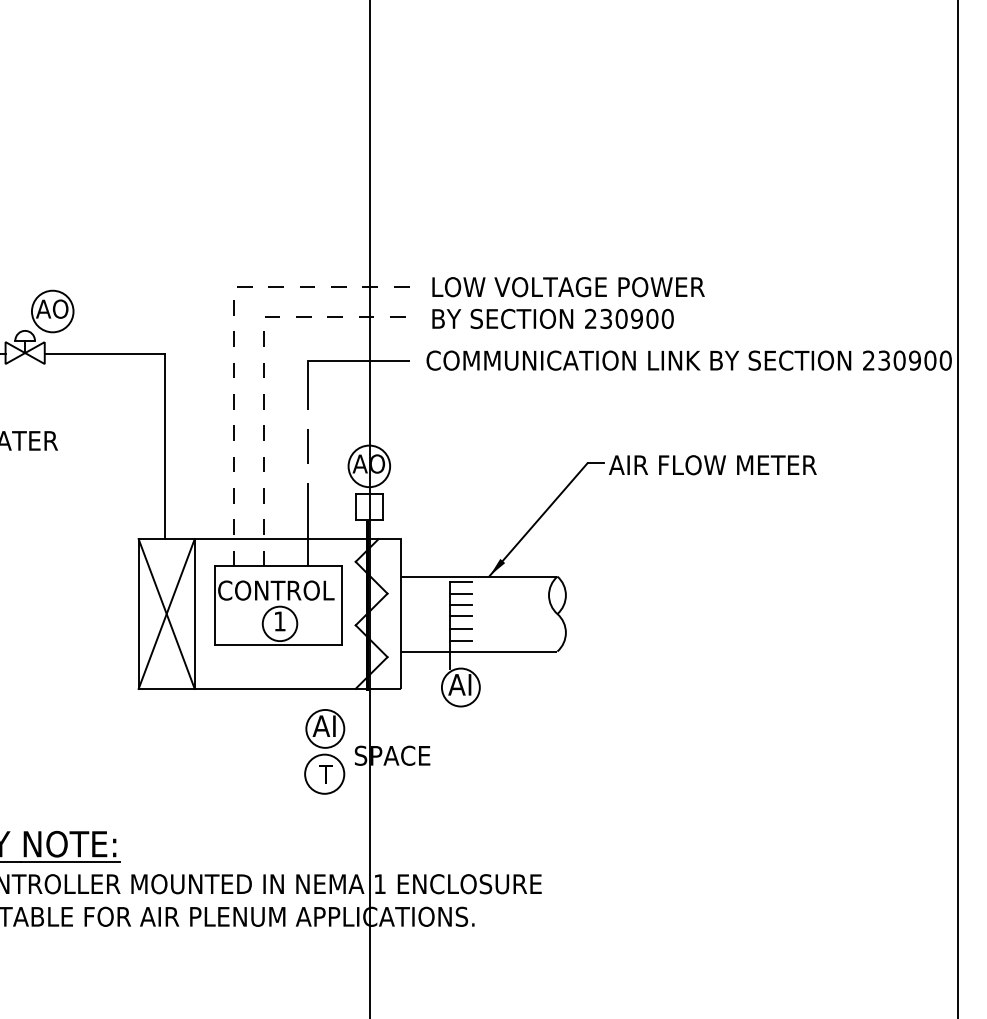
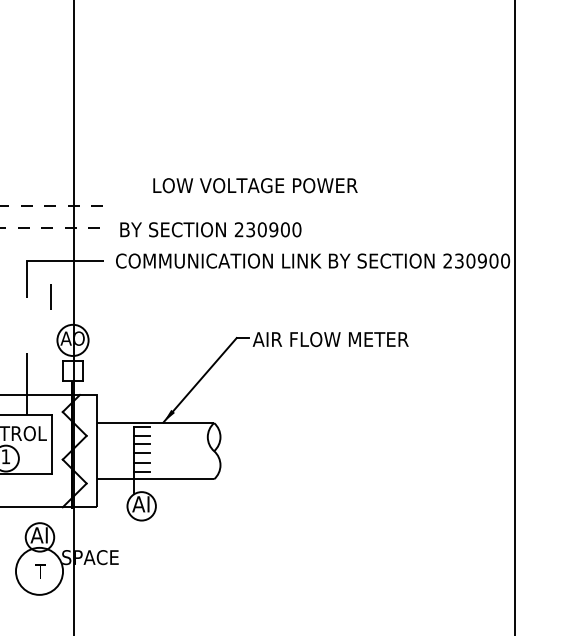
text: (568, 287) -> (255, 185), moved
line: (307, 446) -> (51, 296), moved
circle: (324, 773) -> (39, 570), size x1.6

